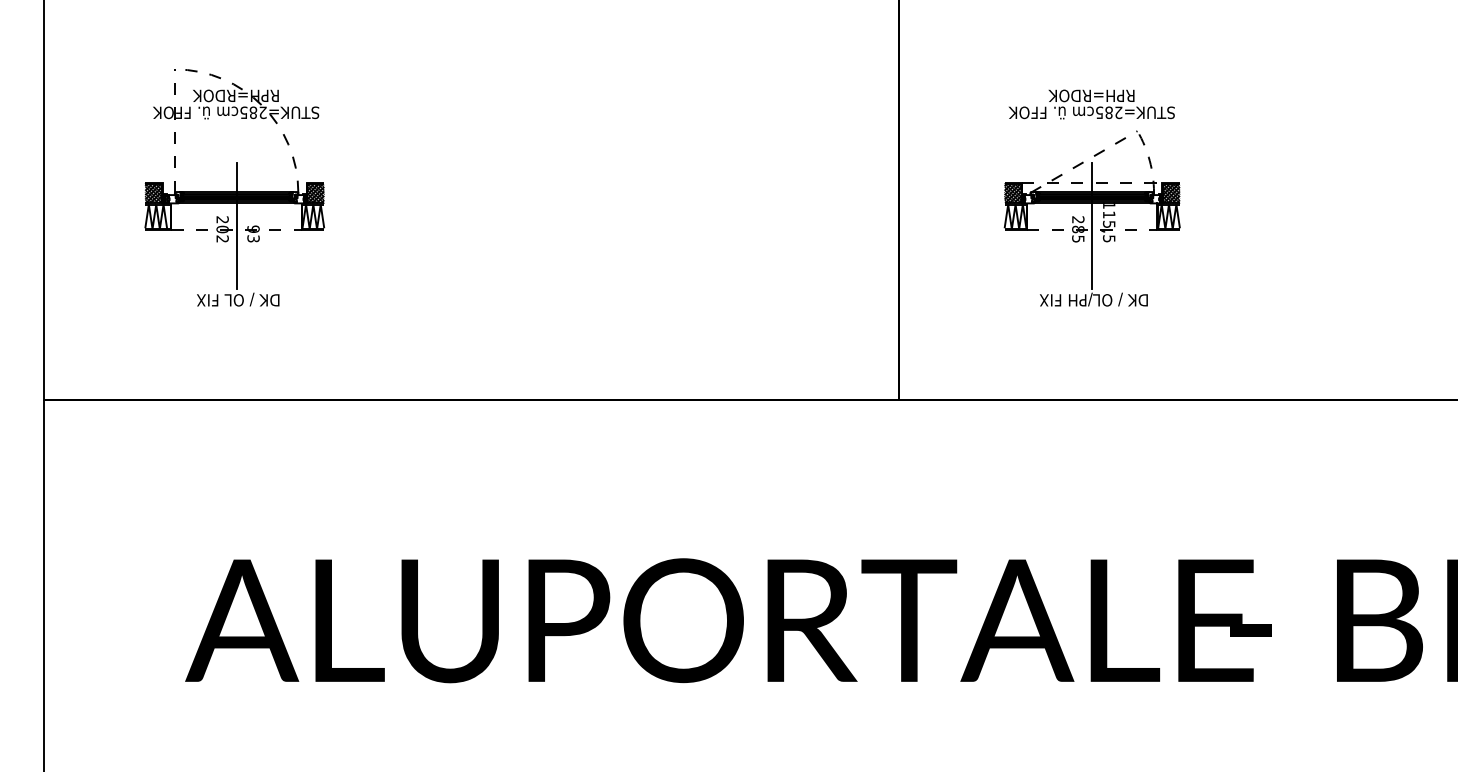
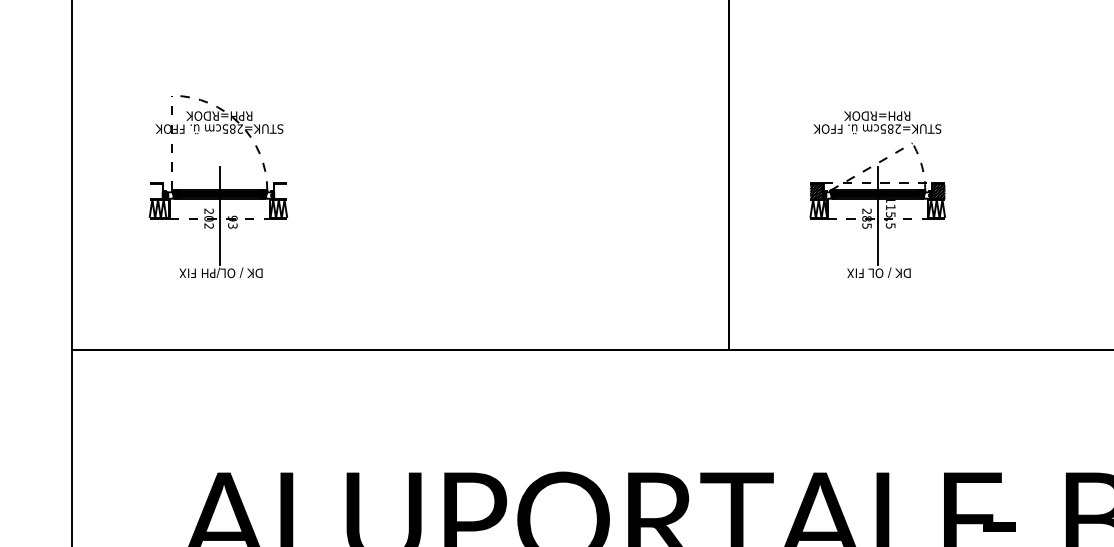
hatch: (153, 193) -> (155, 191), removed
hatch: (315, 193) -> (280, 191), removed
text: (238, 299) -> (221, 272), DK / OL FIX -> DK / OL/PH FIX
text: (1093, 299) -> (878, 272), DK / OL/PH FIX -> DK / OL FIX

